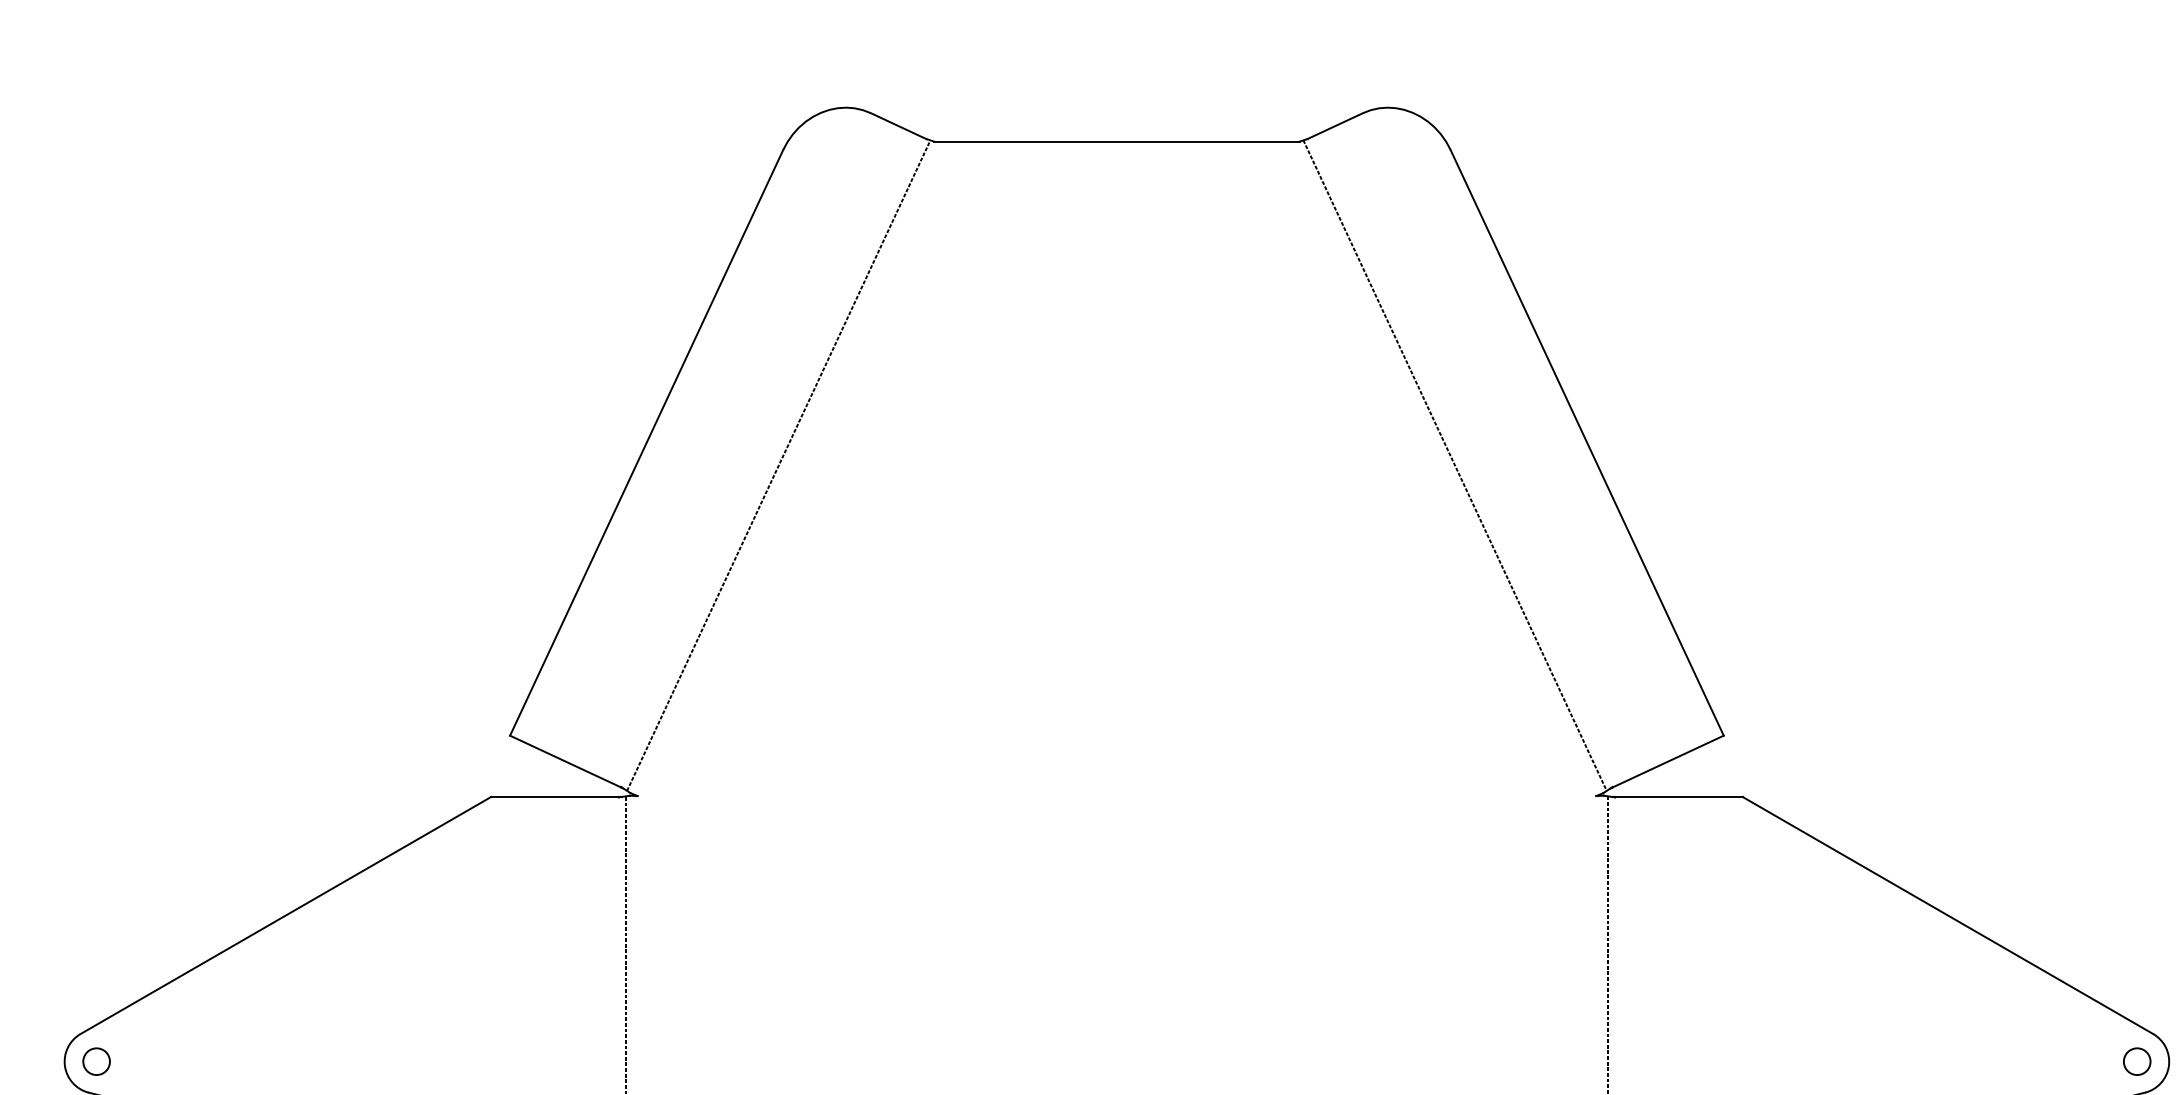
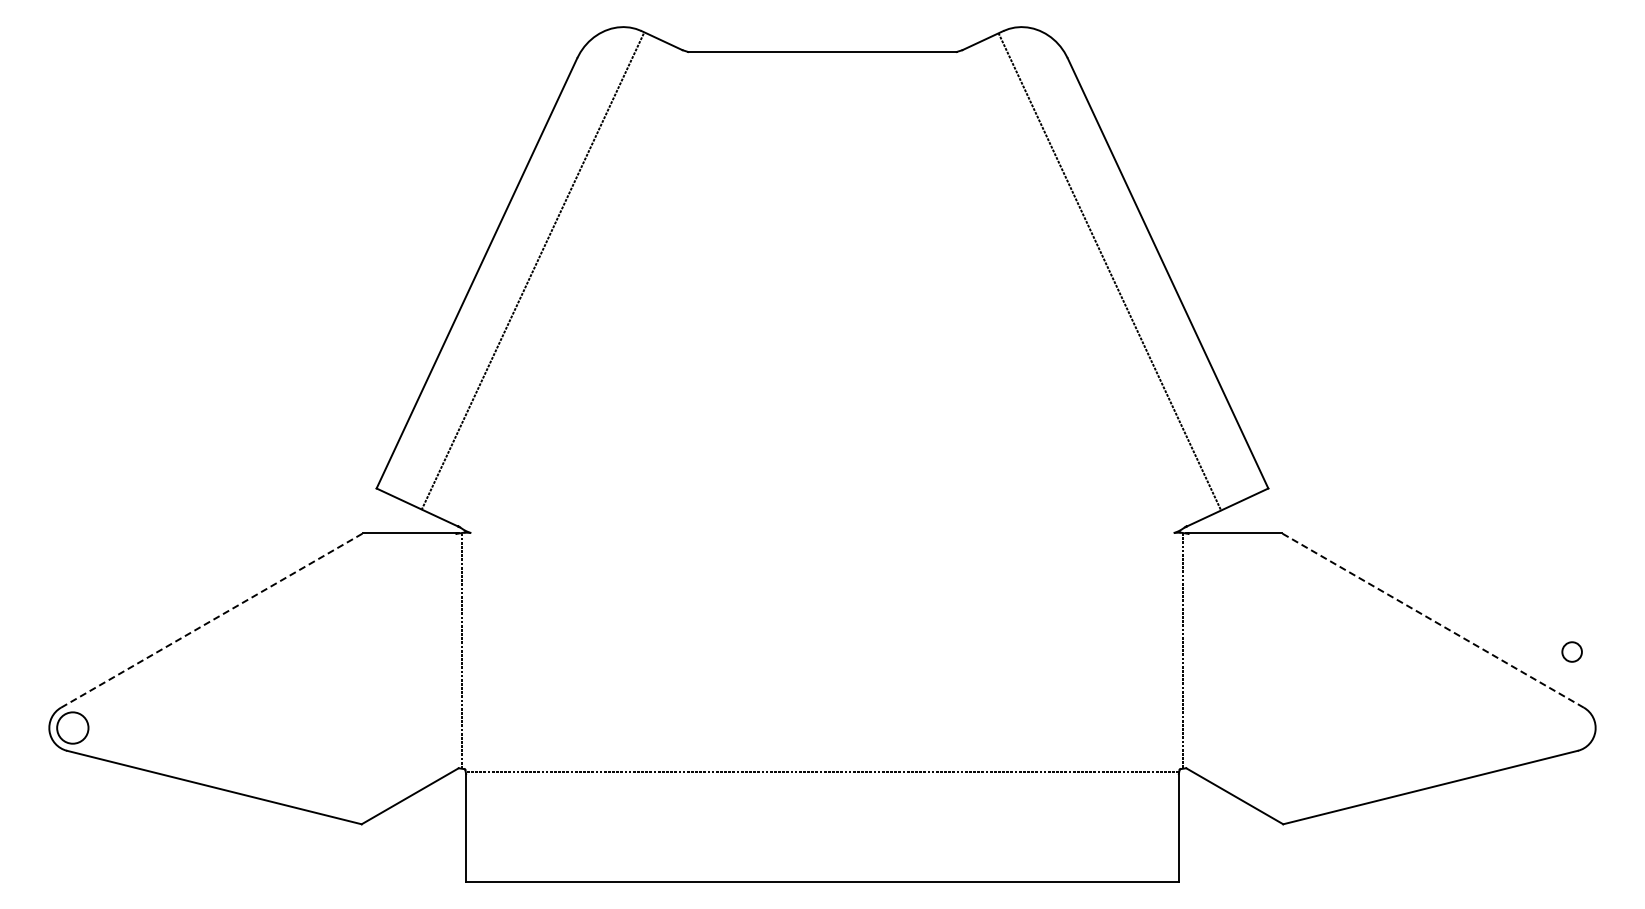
line: (778, 466) -> (532, 271), moved
line: (1454, 466) -> (1109, 272), moved
line: (286, 915) -> (212, 620), solid -> dashed
line: (1947, 915) -> (1432, 620), solid -> dashed
circle: (96, 1060) -> (72, 727), size x1.6
circle: (2136, 1060) -> (1571, 651), moved

